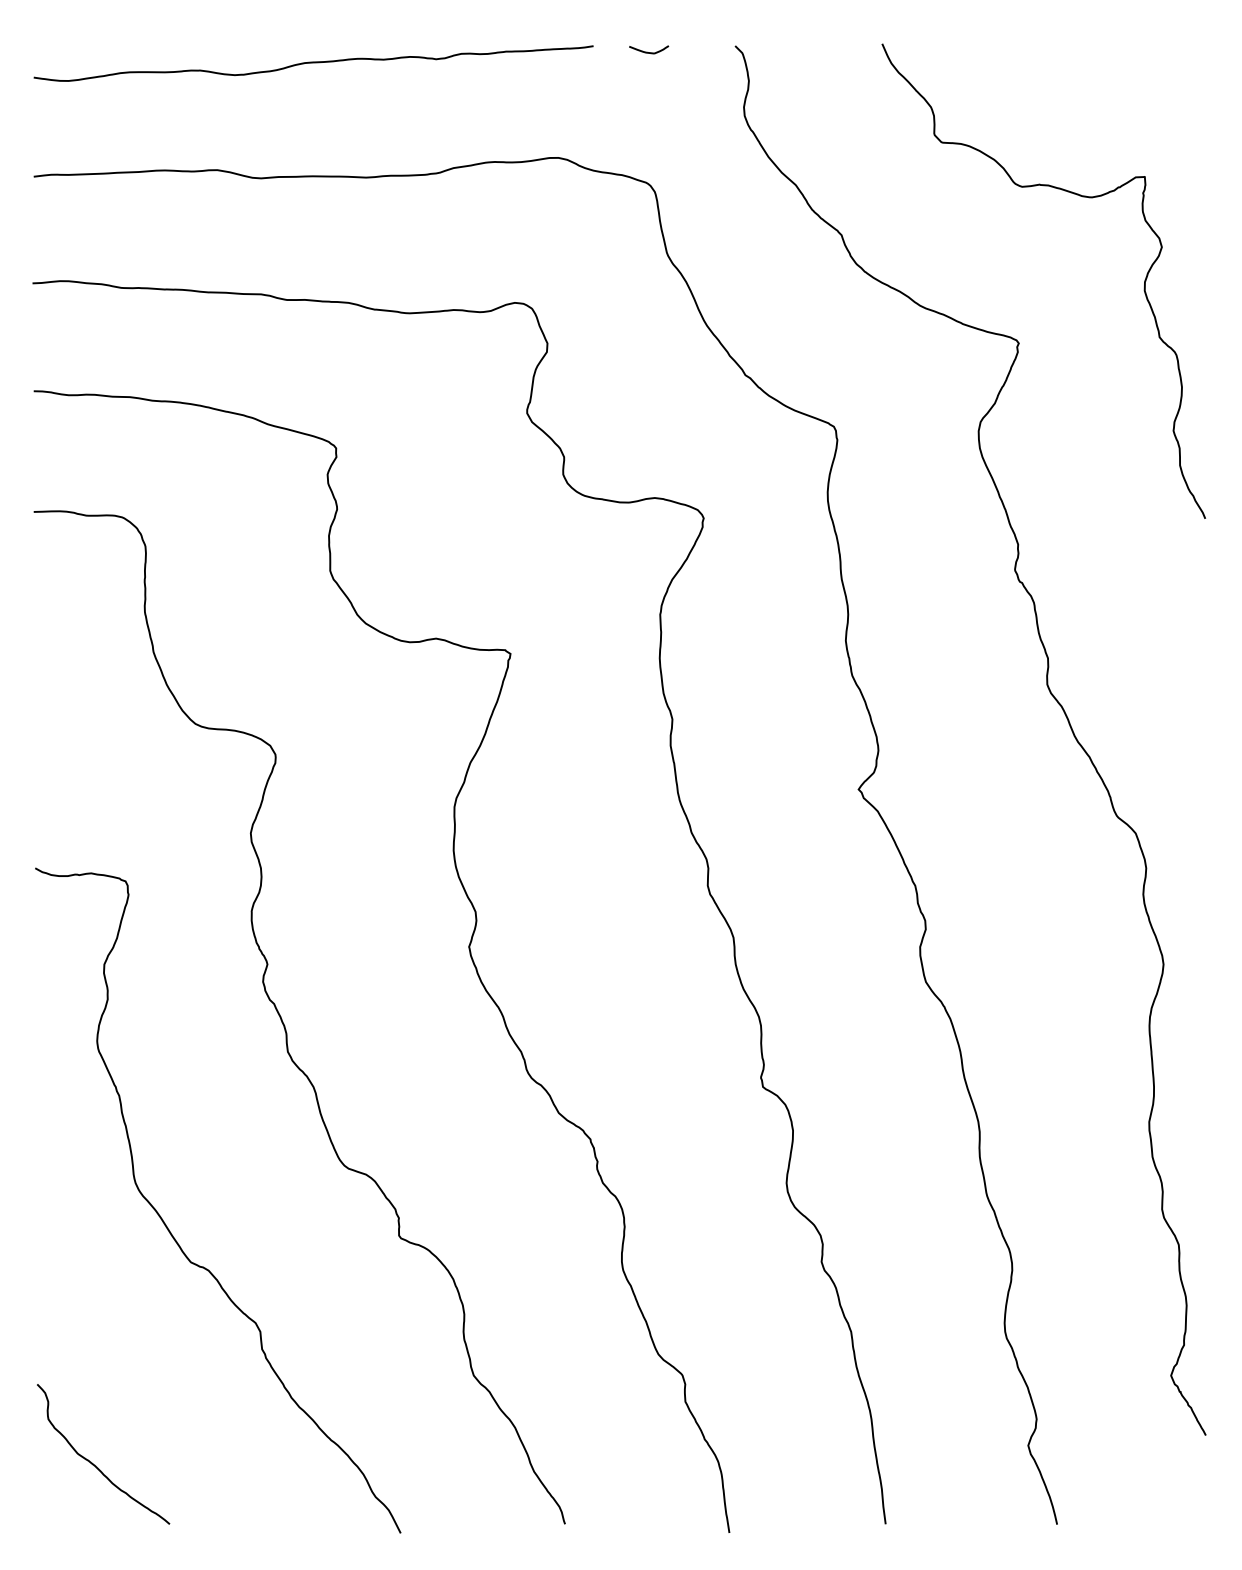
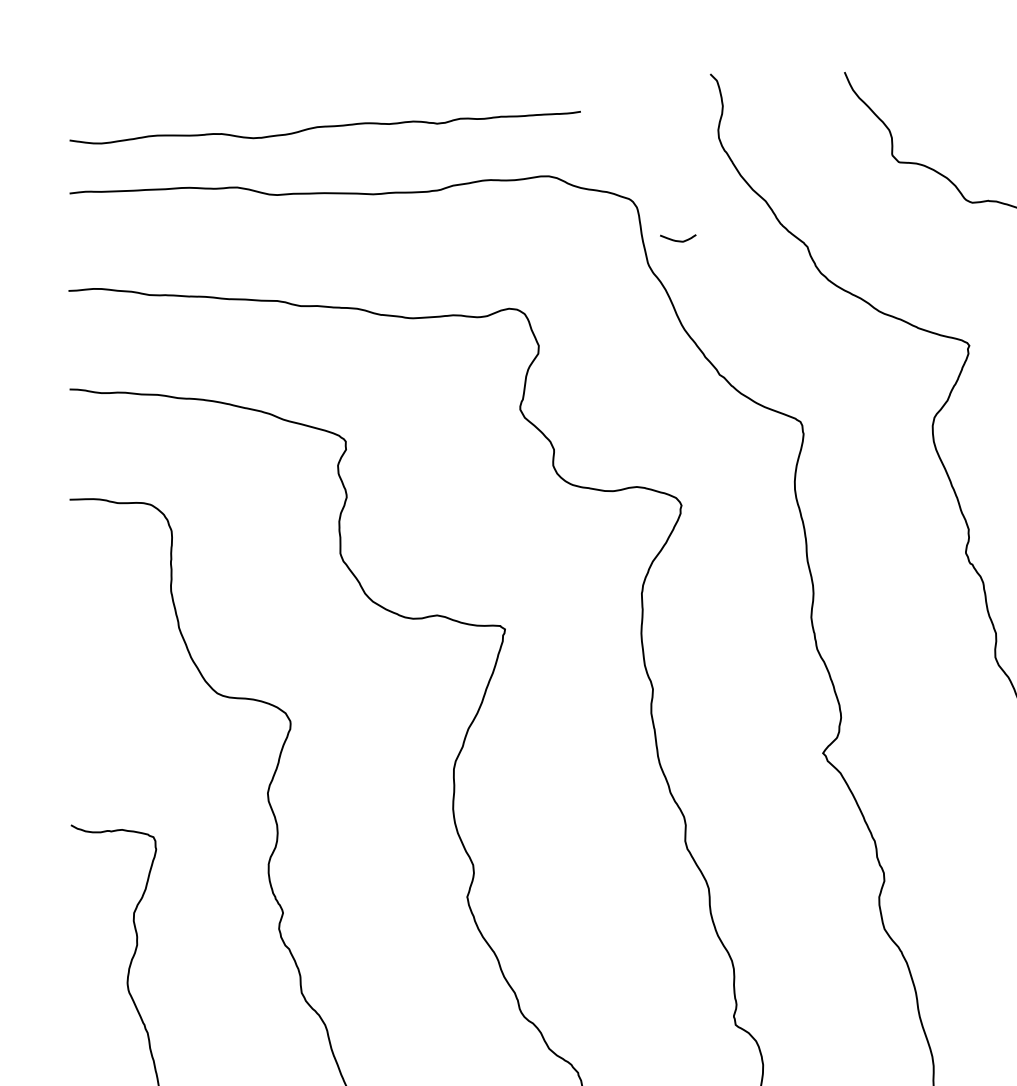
curve: (647, 51) -> (676, 239), moved
curve: (313, 63) -> (325, 127), moved

